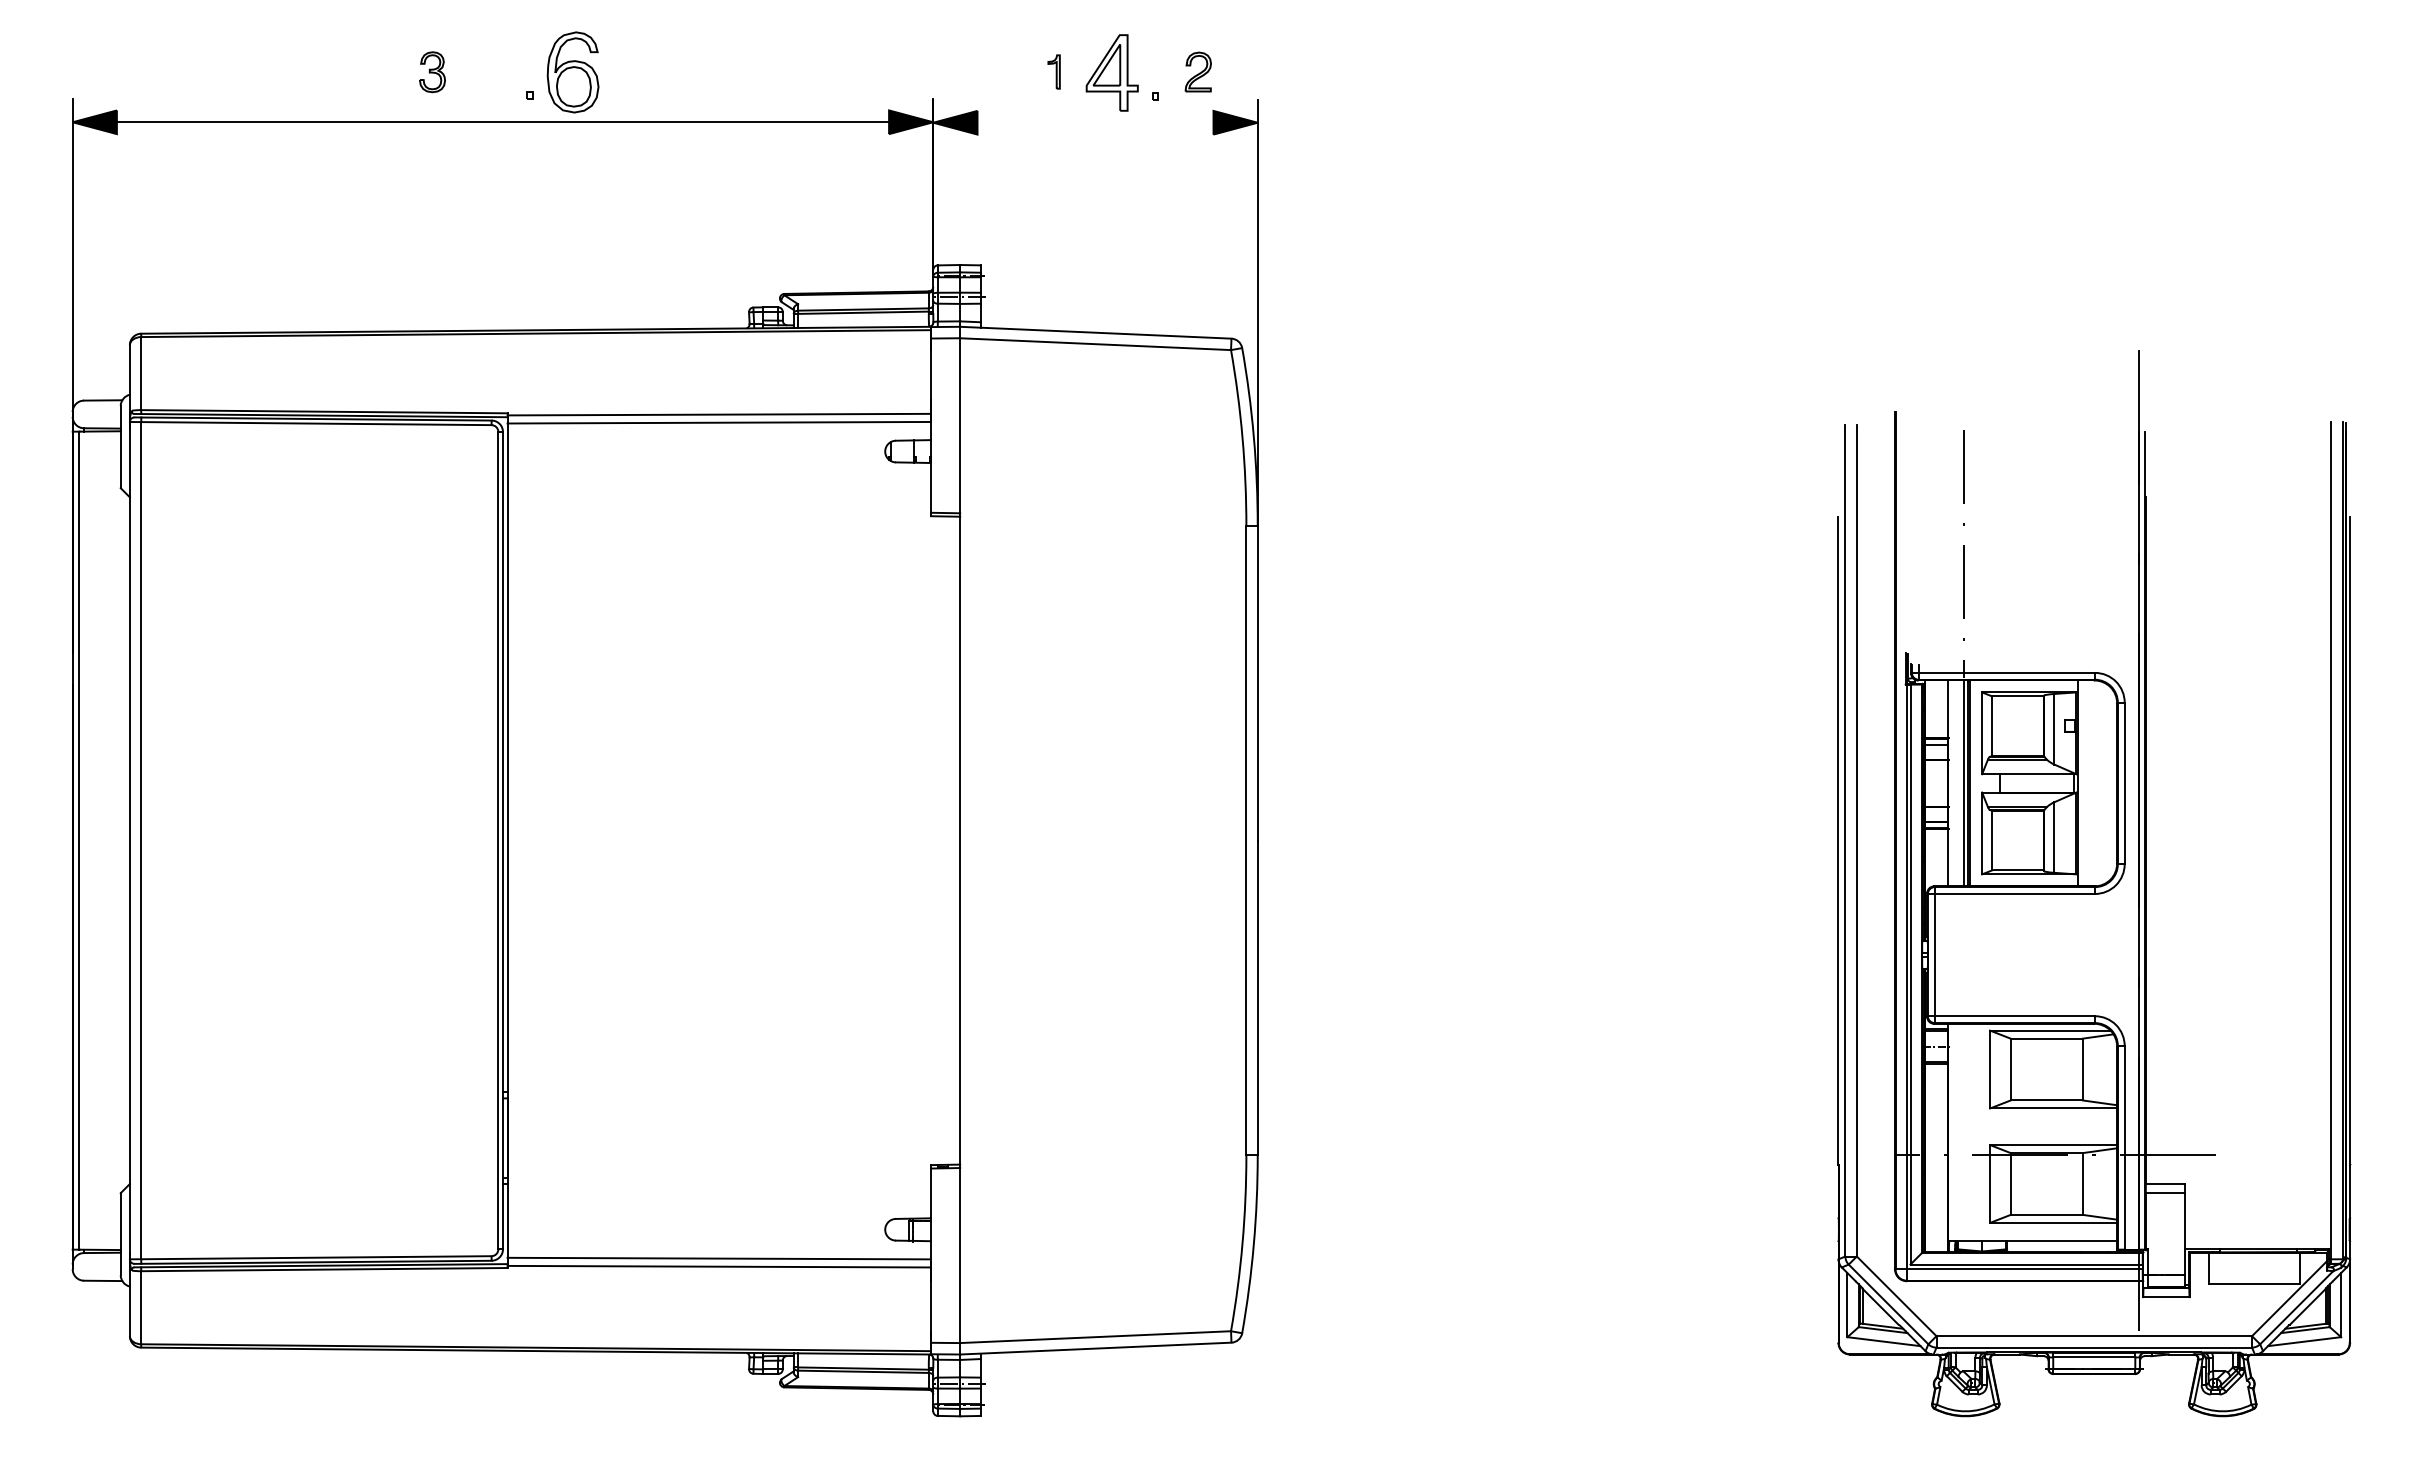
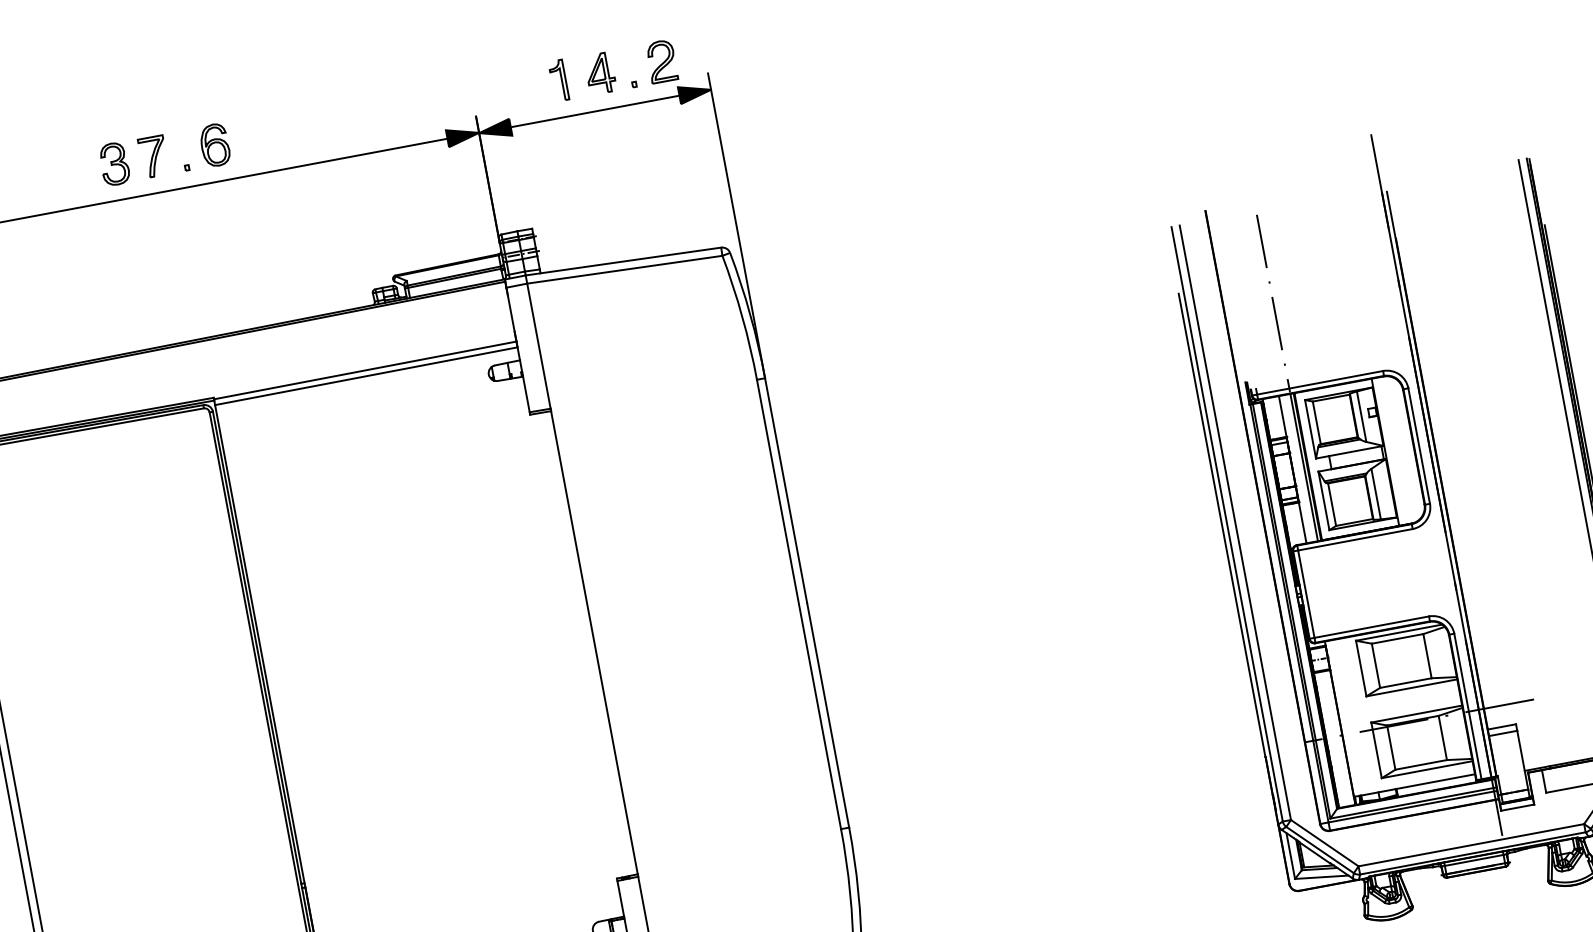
part: (432, 71) -> (114, 163), size x1.43
part: (573, 71) -> (215, 144), size x0.71
part: (1053, 71) -> (558, 80), size x1.67
part: (1198, 71) -> (661, 61), size x1.43
part: (487, 72) -> (153, 156), added
part: (1112, 72) -> (600, 73), size x0.71
line: (1095, 122) -> (595, 111), added

